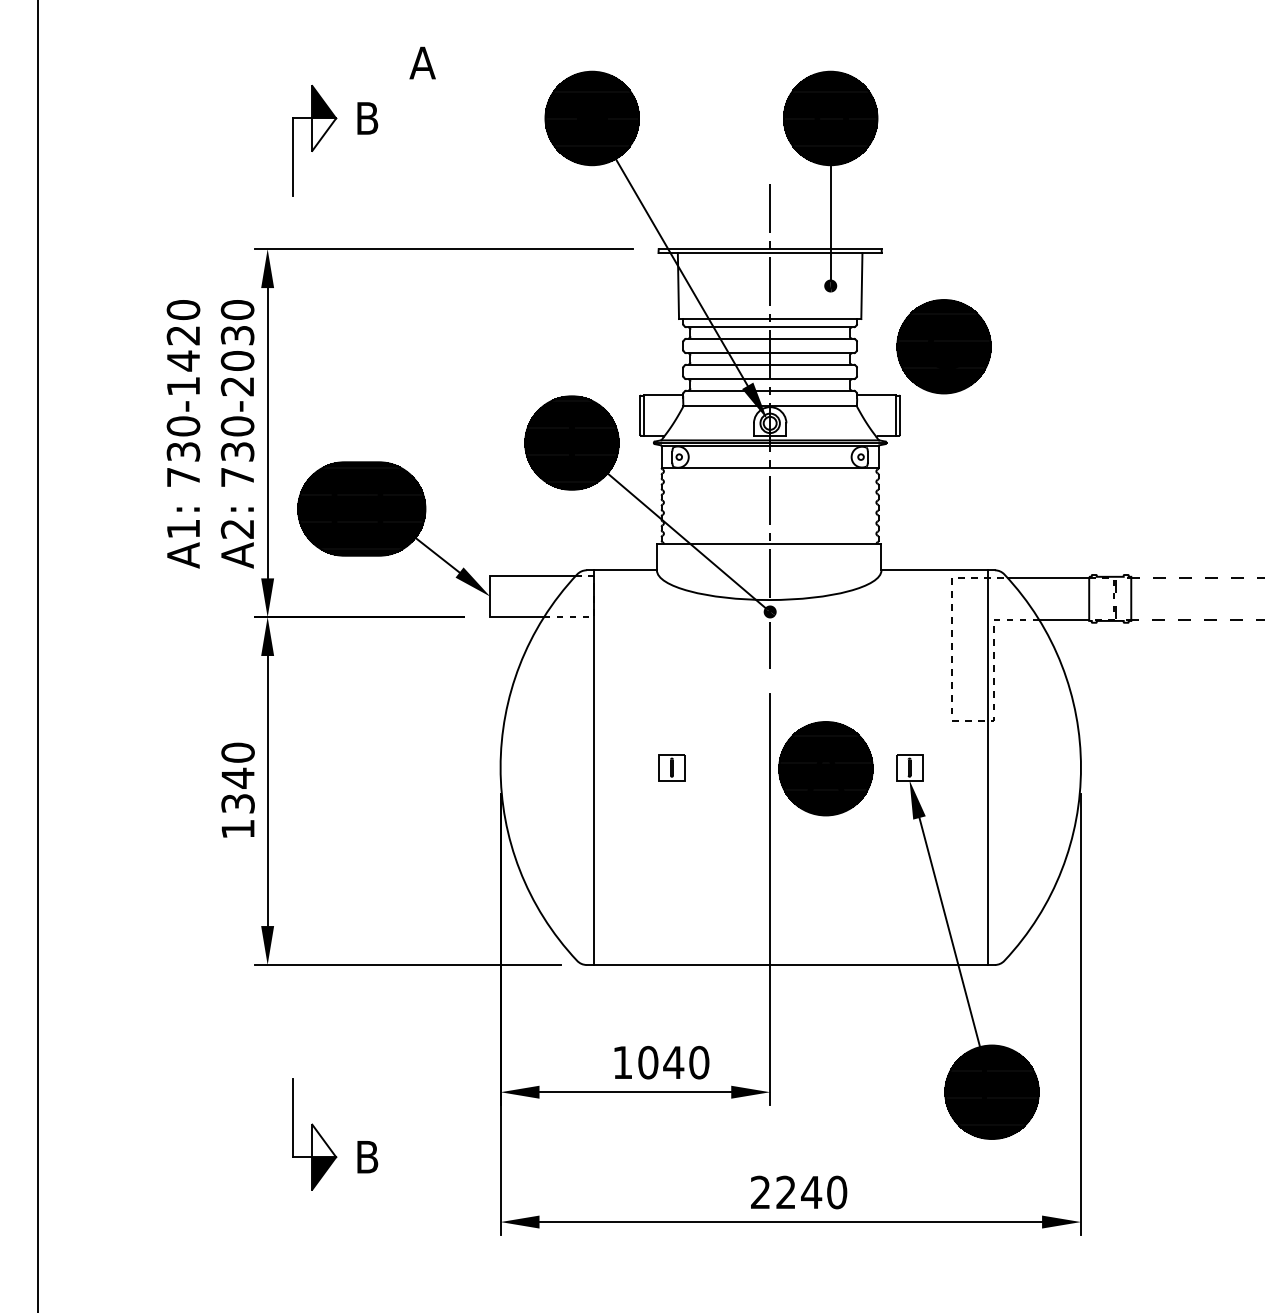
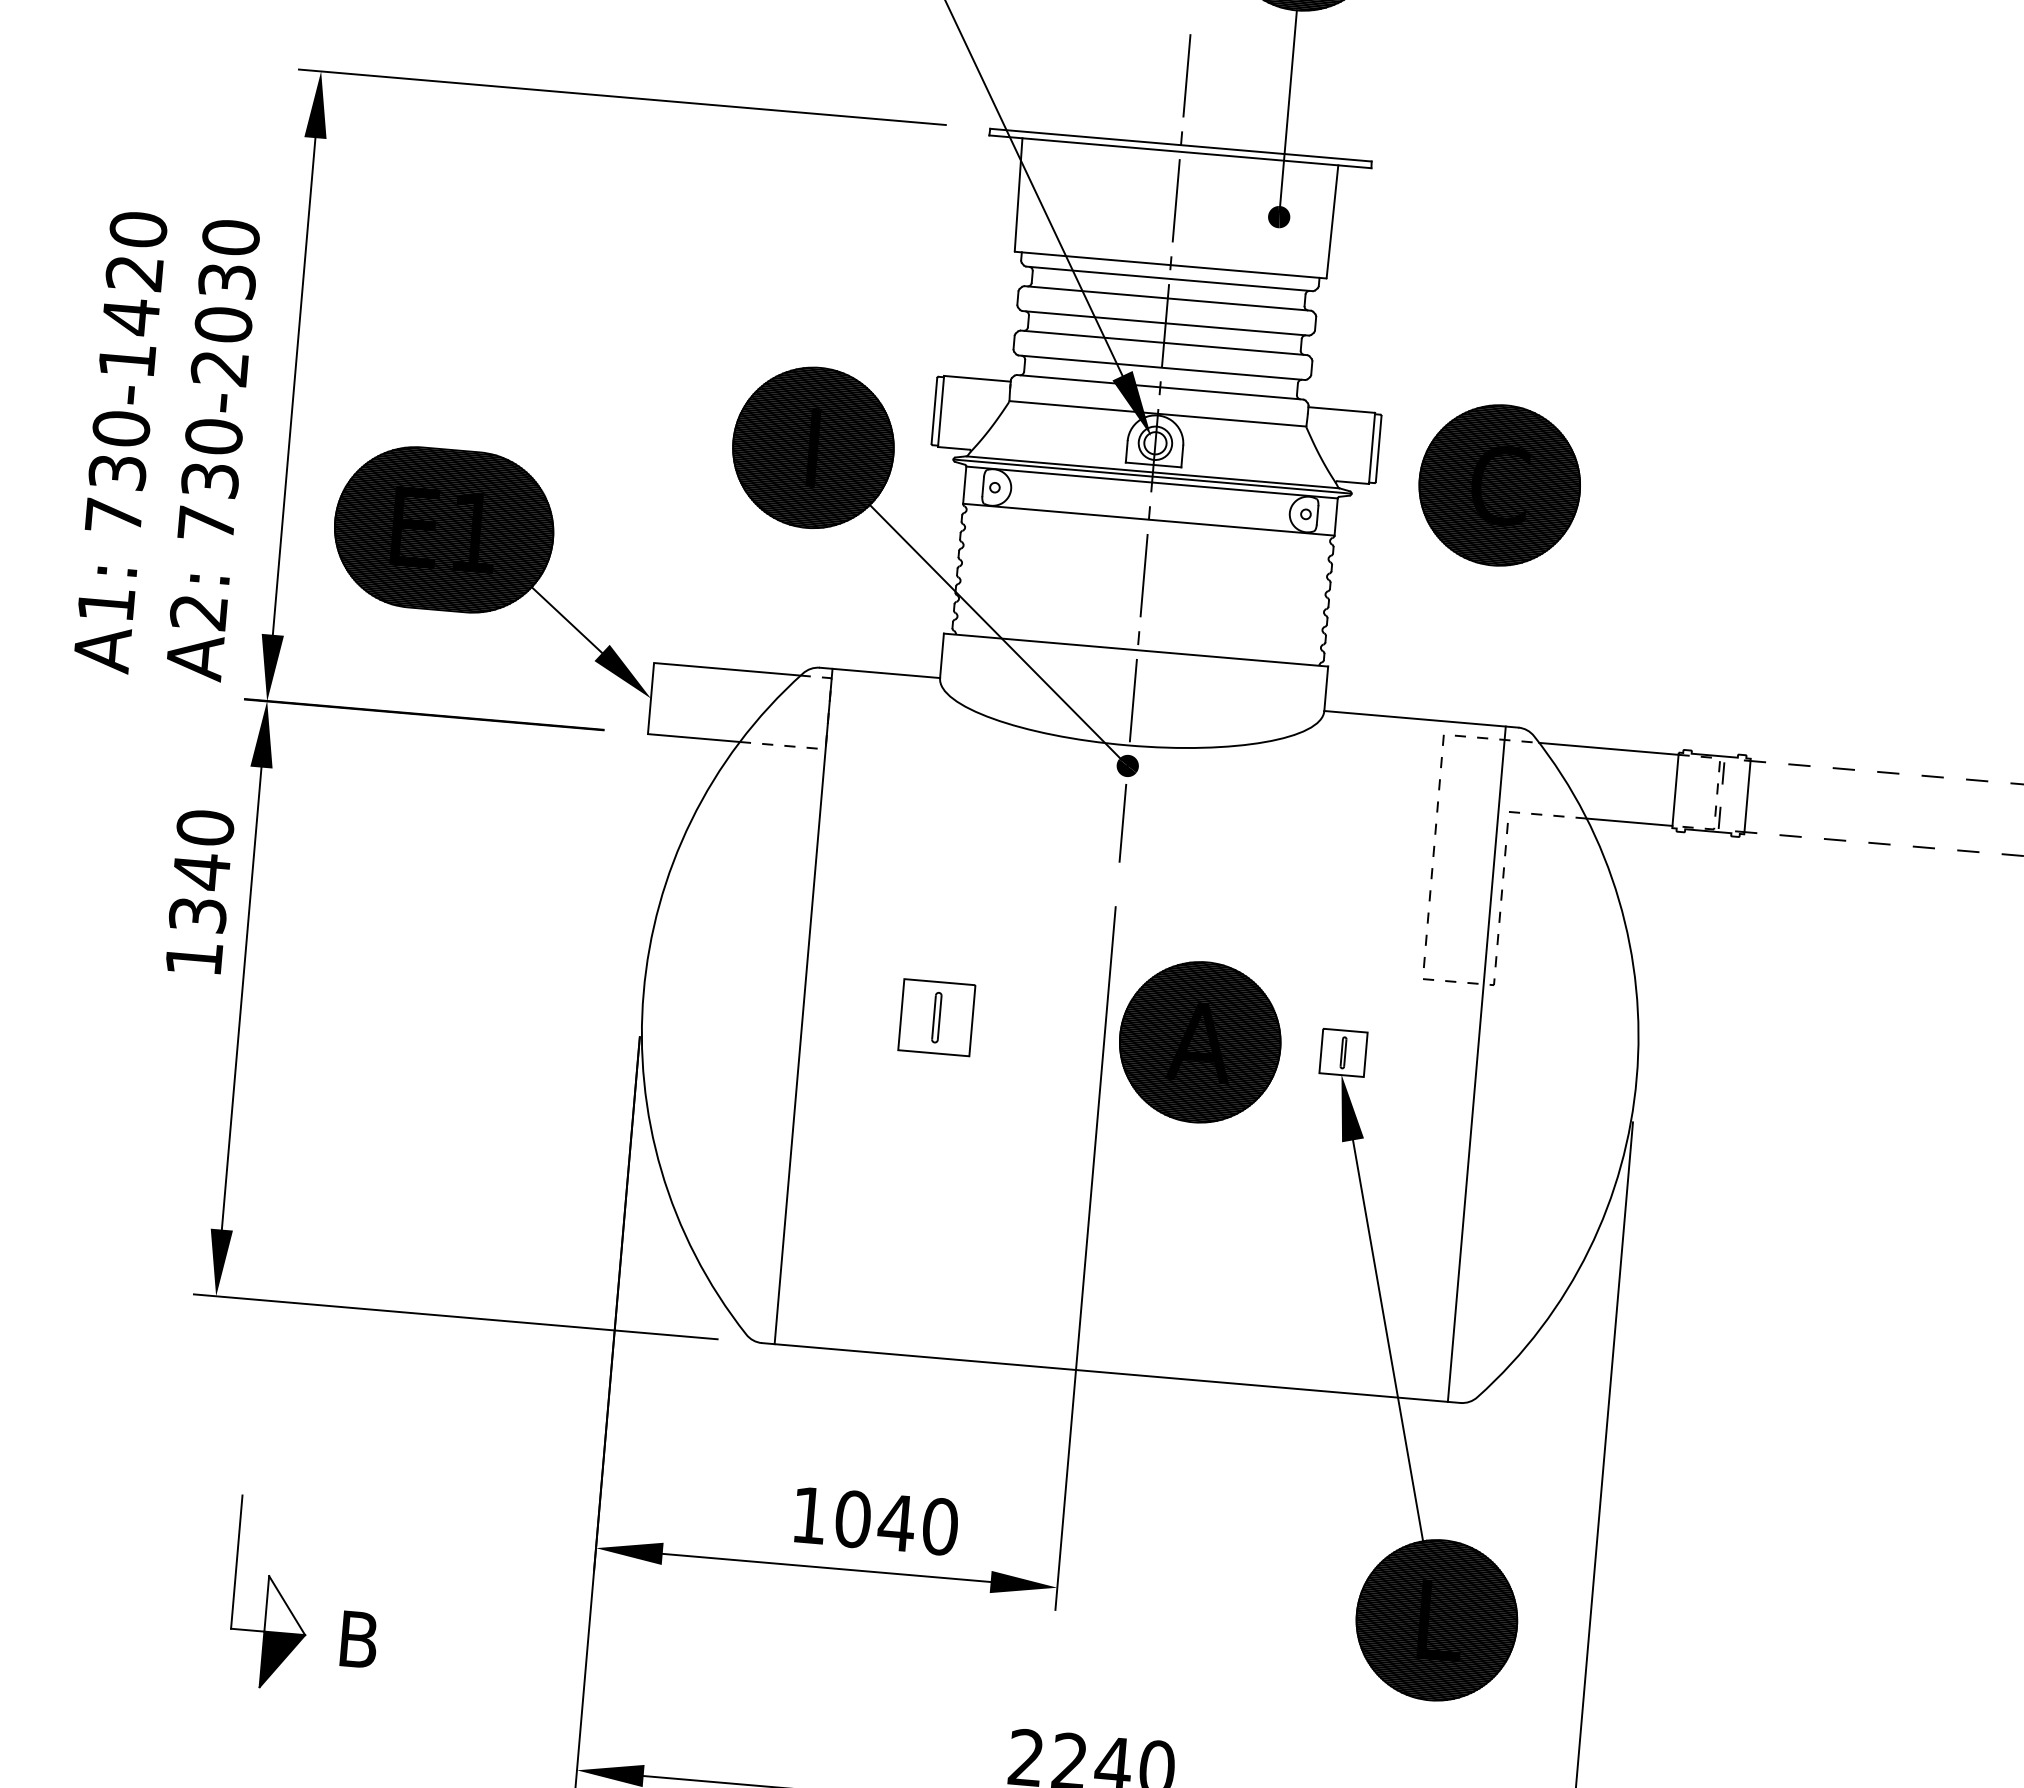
part: (943, 346) -> (1498, 484), moved
text: (210, 434) -> (166, 446), moved
part: (671, 767) -> (936, 1017), size x1.6
text: (237, 789) -> (198, 890), moved

